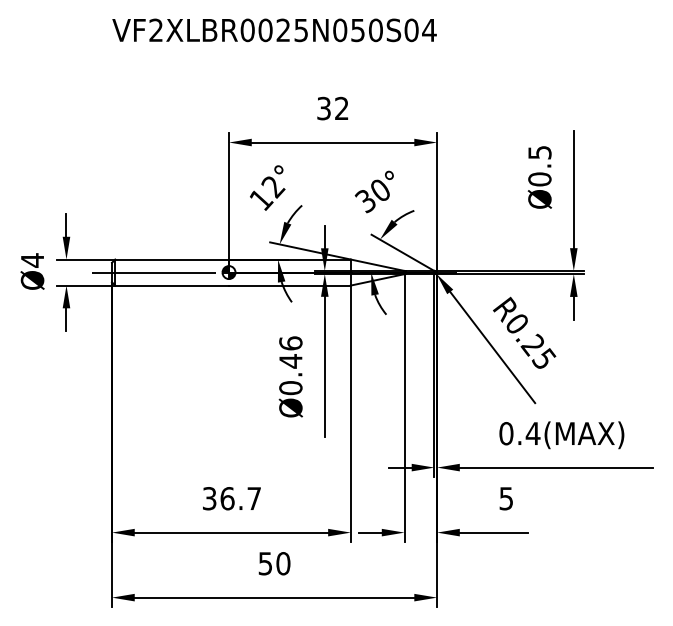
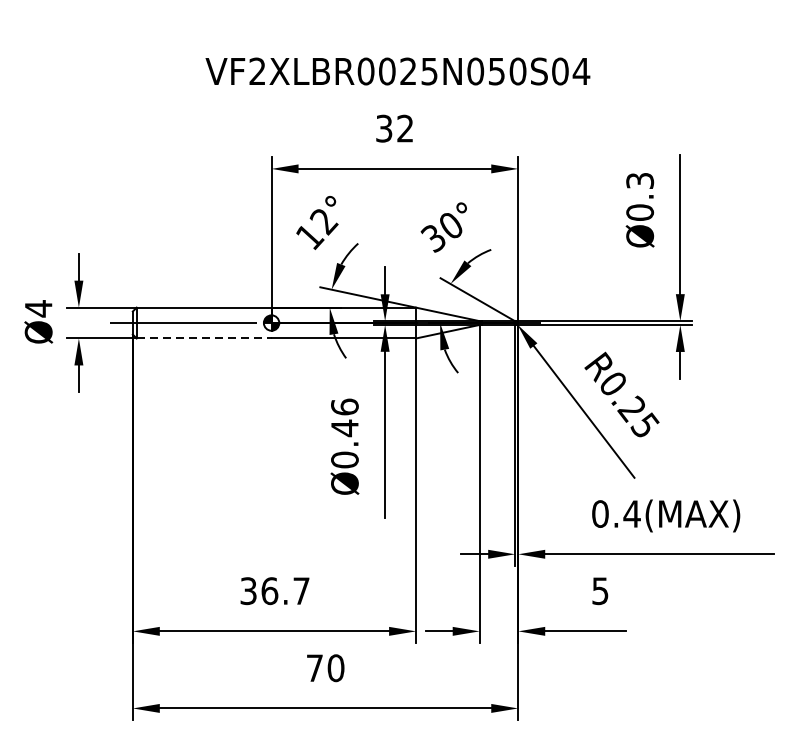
text: (274, 30) -> (397, 71), moved
text: (539, 152) -> (639, 180), Ø0.5 -> Ø0.3
line: (172, 285) -> (204, 338), solid -> dashed
text: (265, 563) -> (314, 667), 50 -> 70

